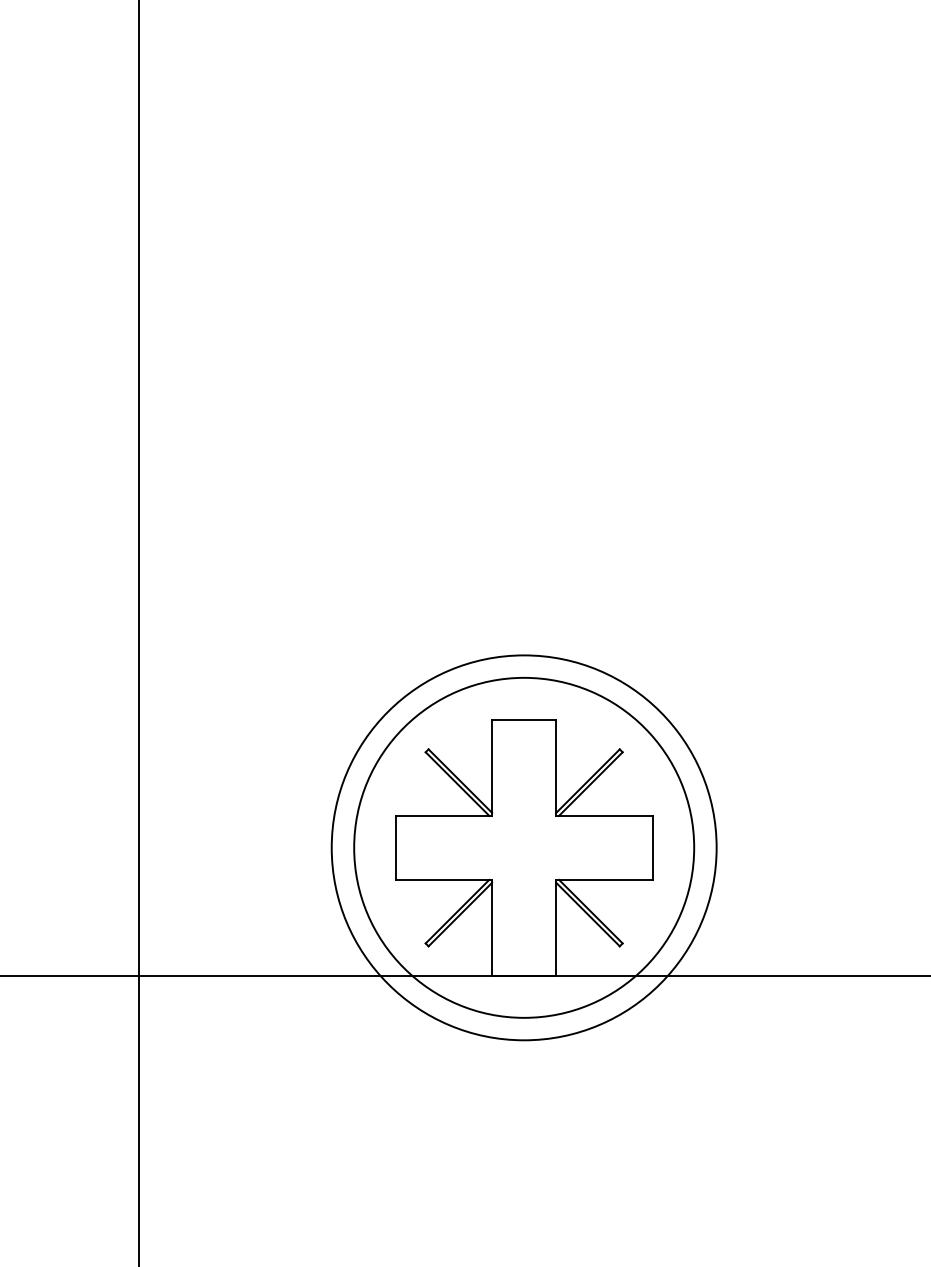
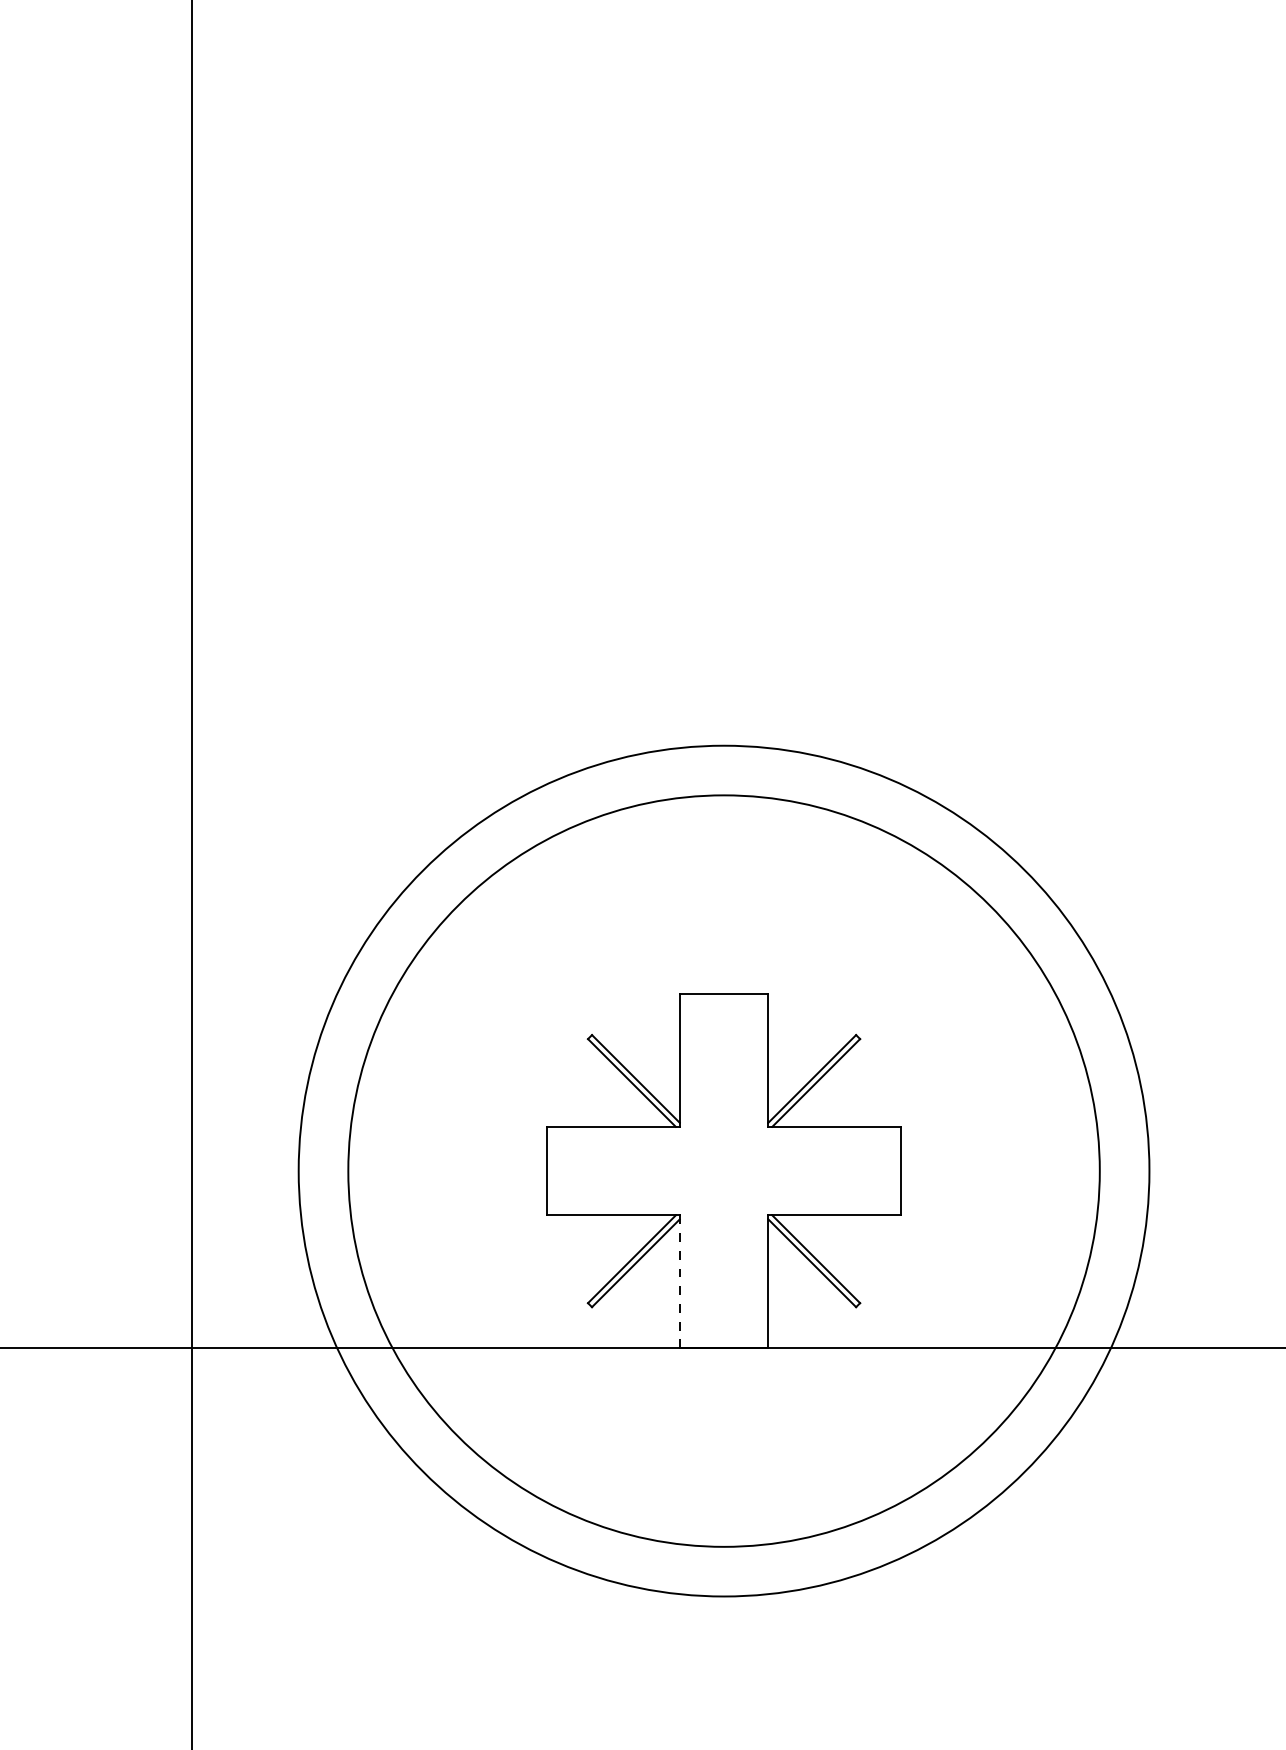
circle: (523, 847) -> (723, 1170), size x1.6
circle: (523, 847) -> (723, 1170), size x1.6
line: (491, 929) -> (679, 1283), solid -> dashed

